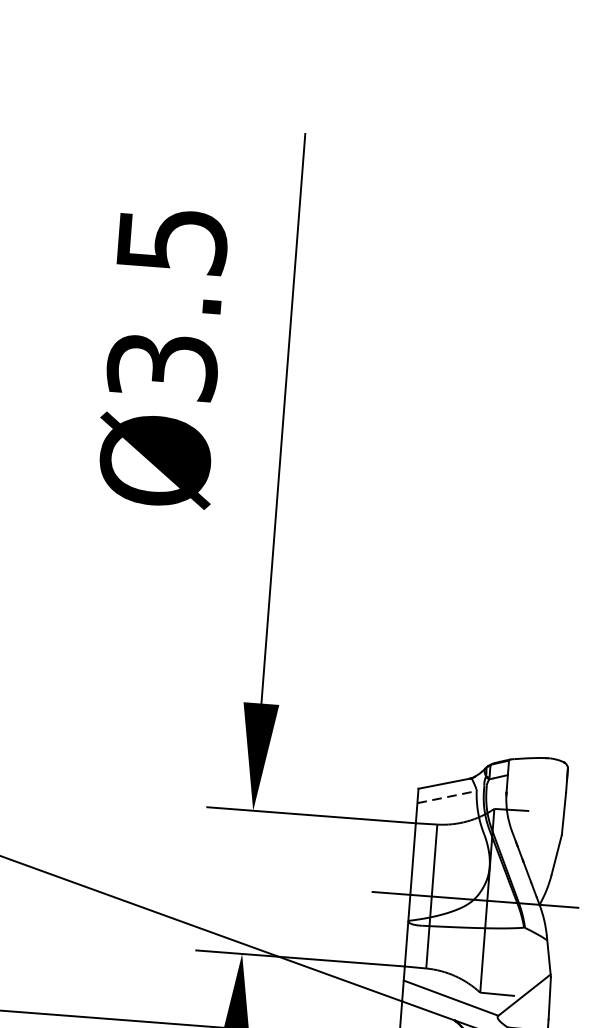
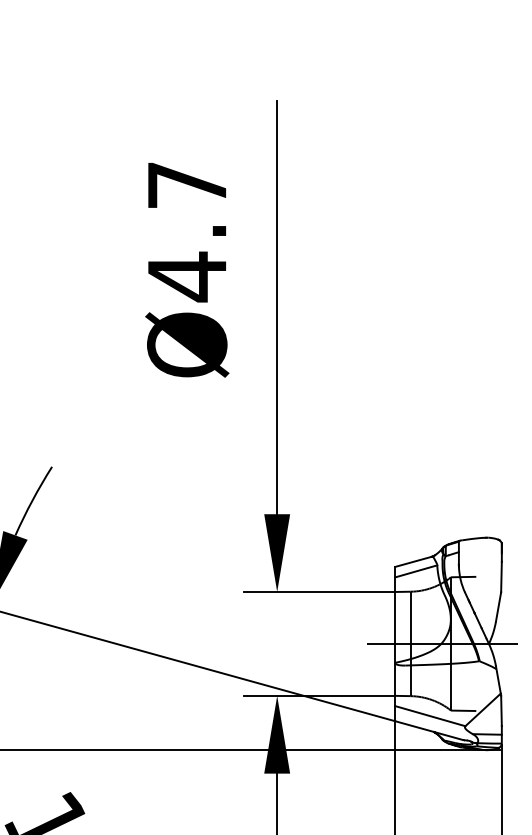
text: (167, 305) -> (187, 232), Ø3.5 -> Ø4.7
line: (447, 797) -> (416, 571), dashed -> solid

